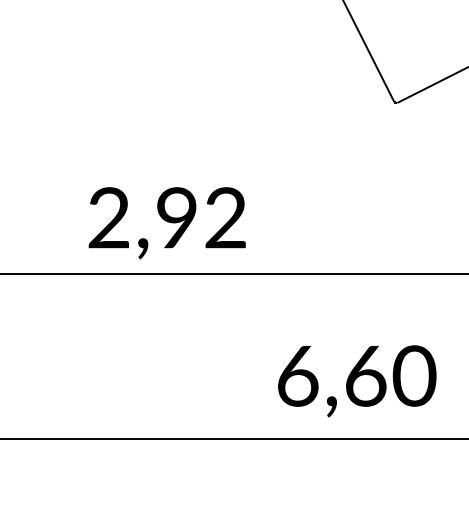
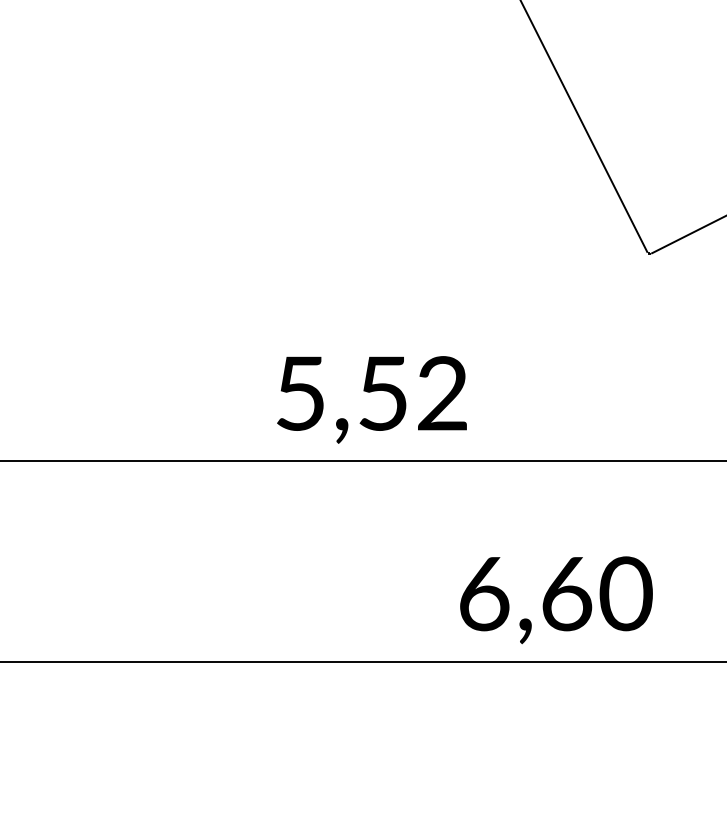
text: (142, 217) -> (341, 393), 2,92 -> 5,52
text: (357, 381) -> (556, 600), moved

